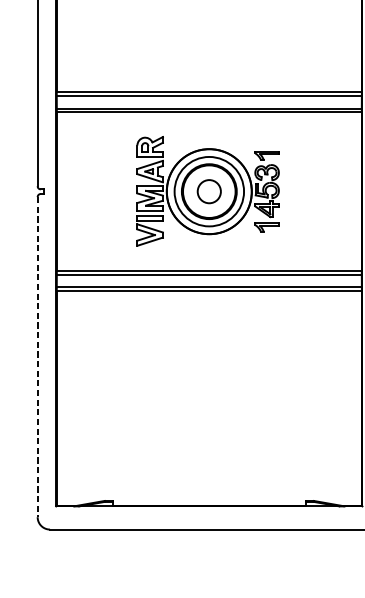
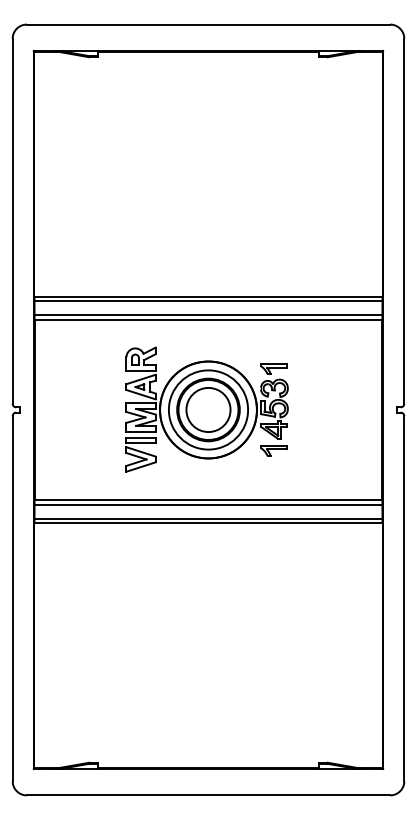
circle: (209, 191) -> (208, 409), size x1.67
line: (37, 356) -> (12, 598), dashed -> solid

